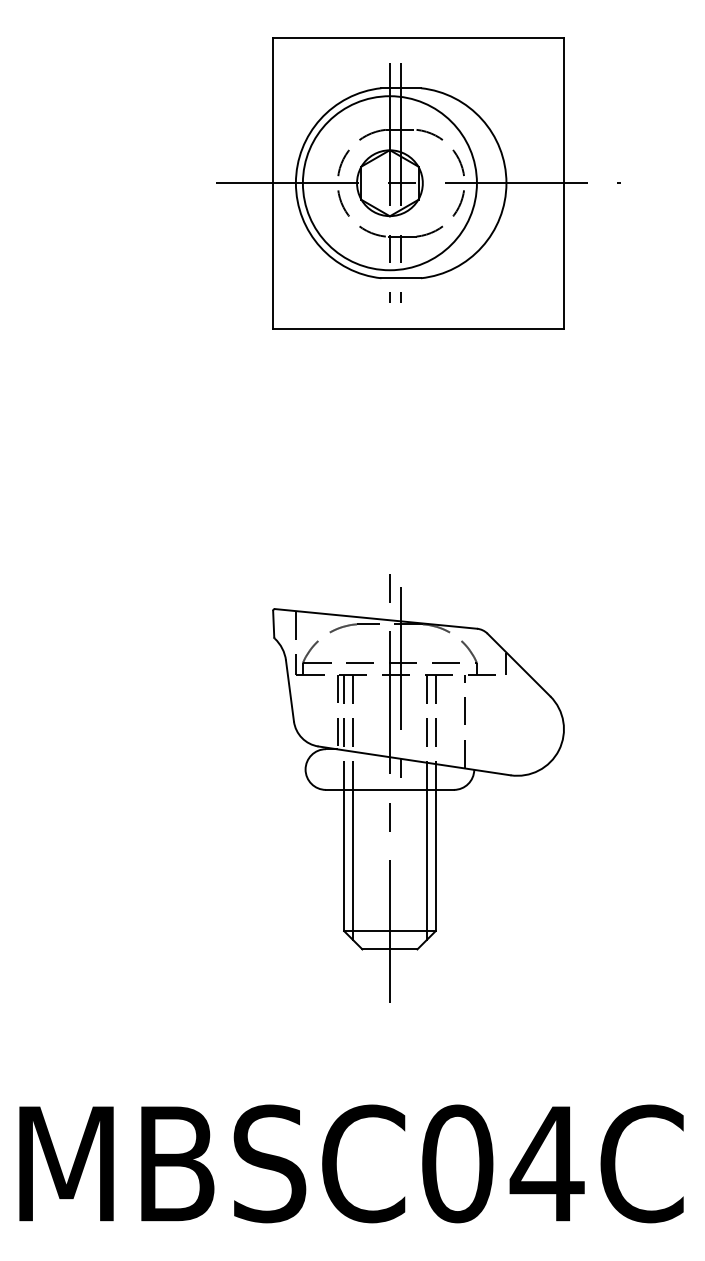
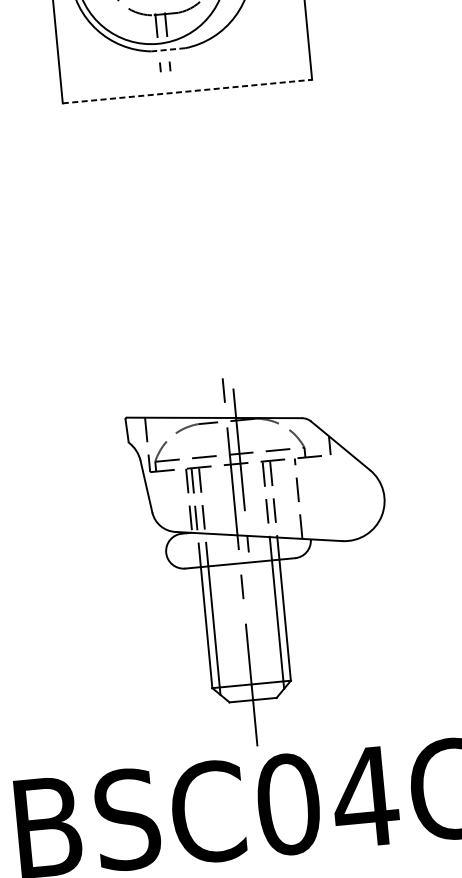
line: (401, 278) -> (168, 49), solid -> dashed
line: (419, 328) -> (188, 91), solid -> dashed
part: (418, 788) -> (264, 559), moved

